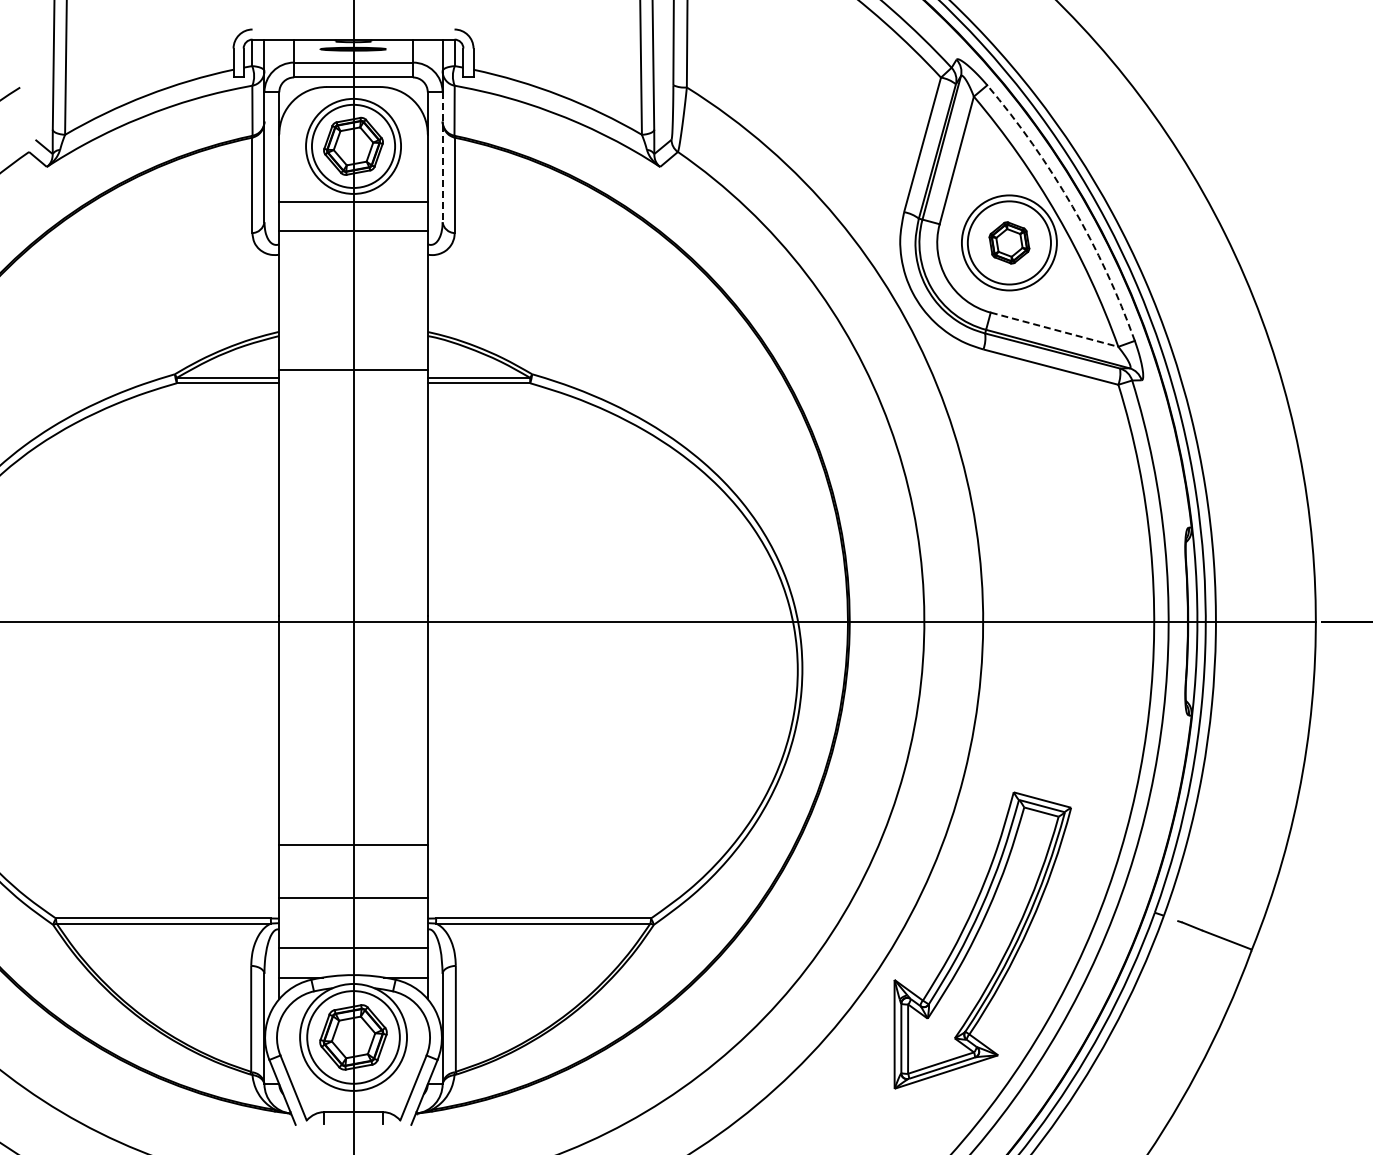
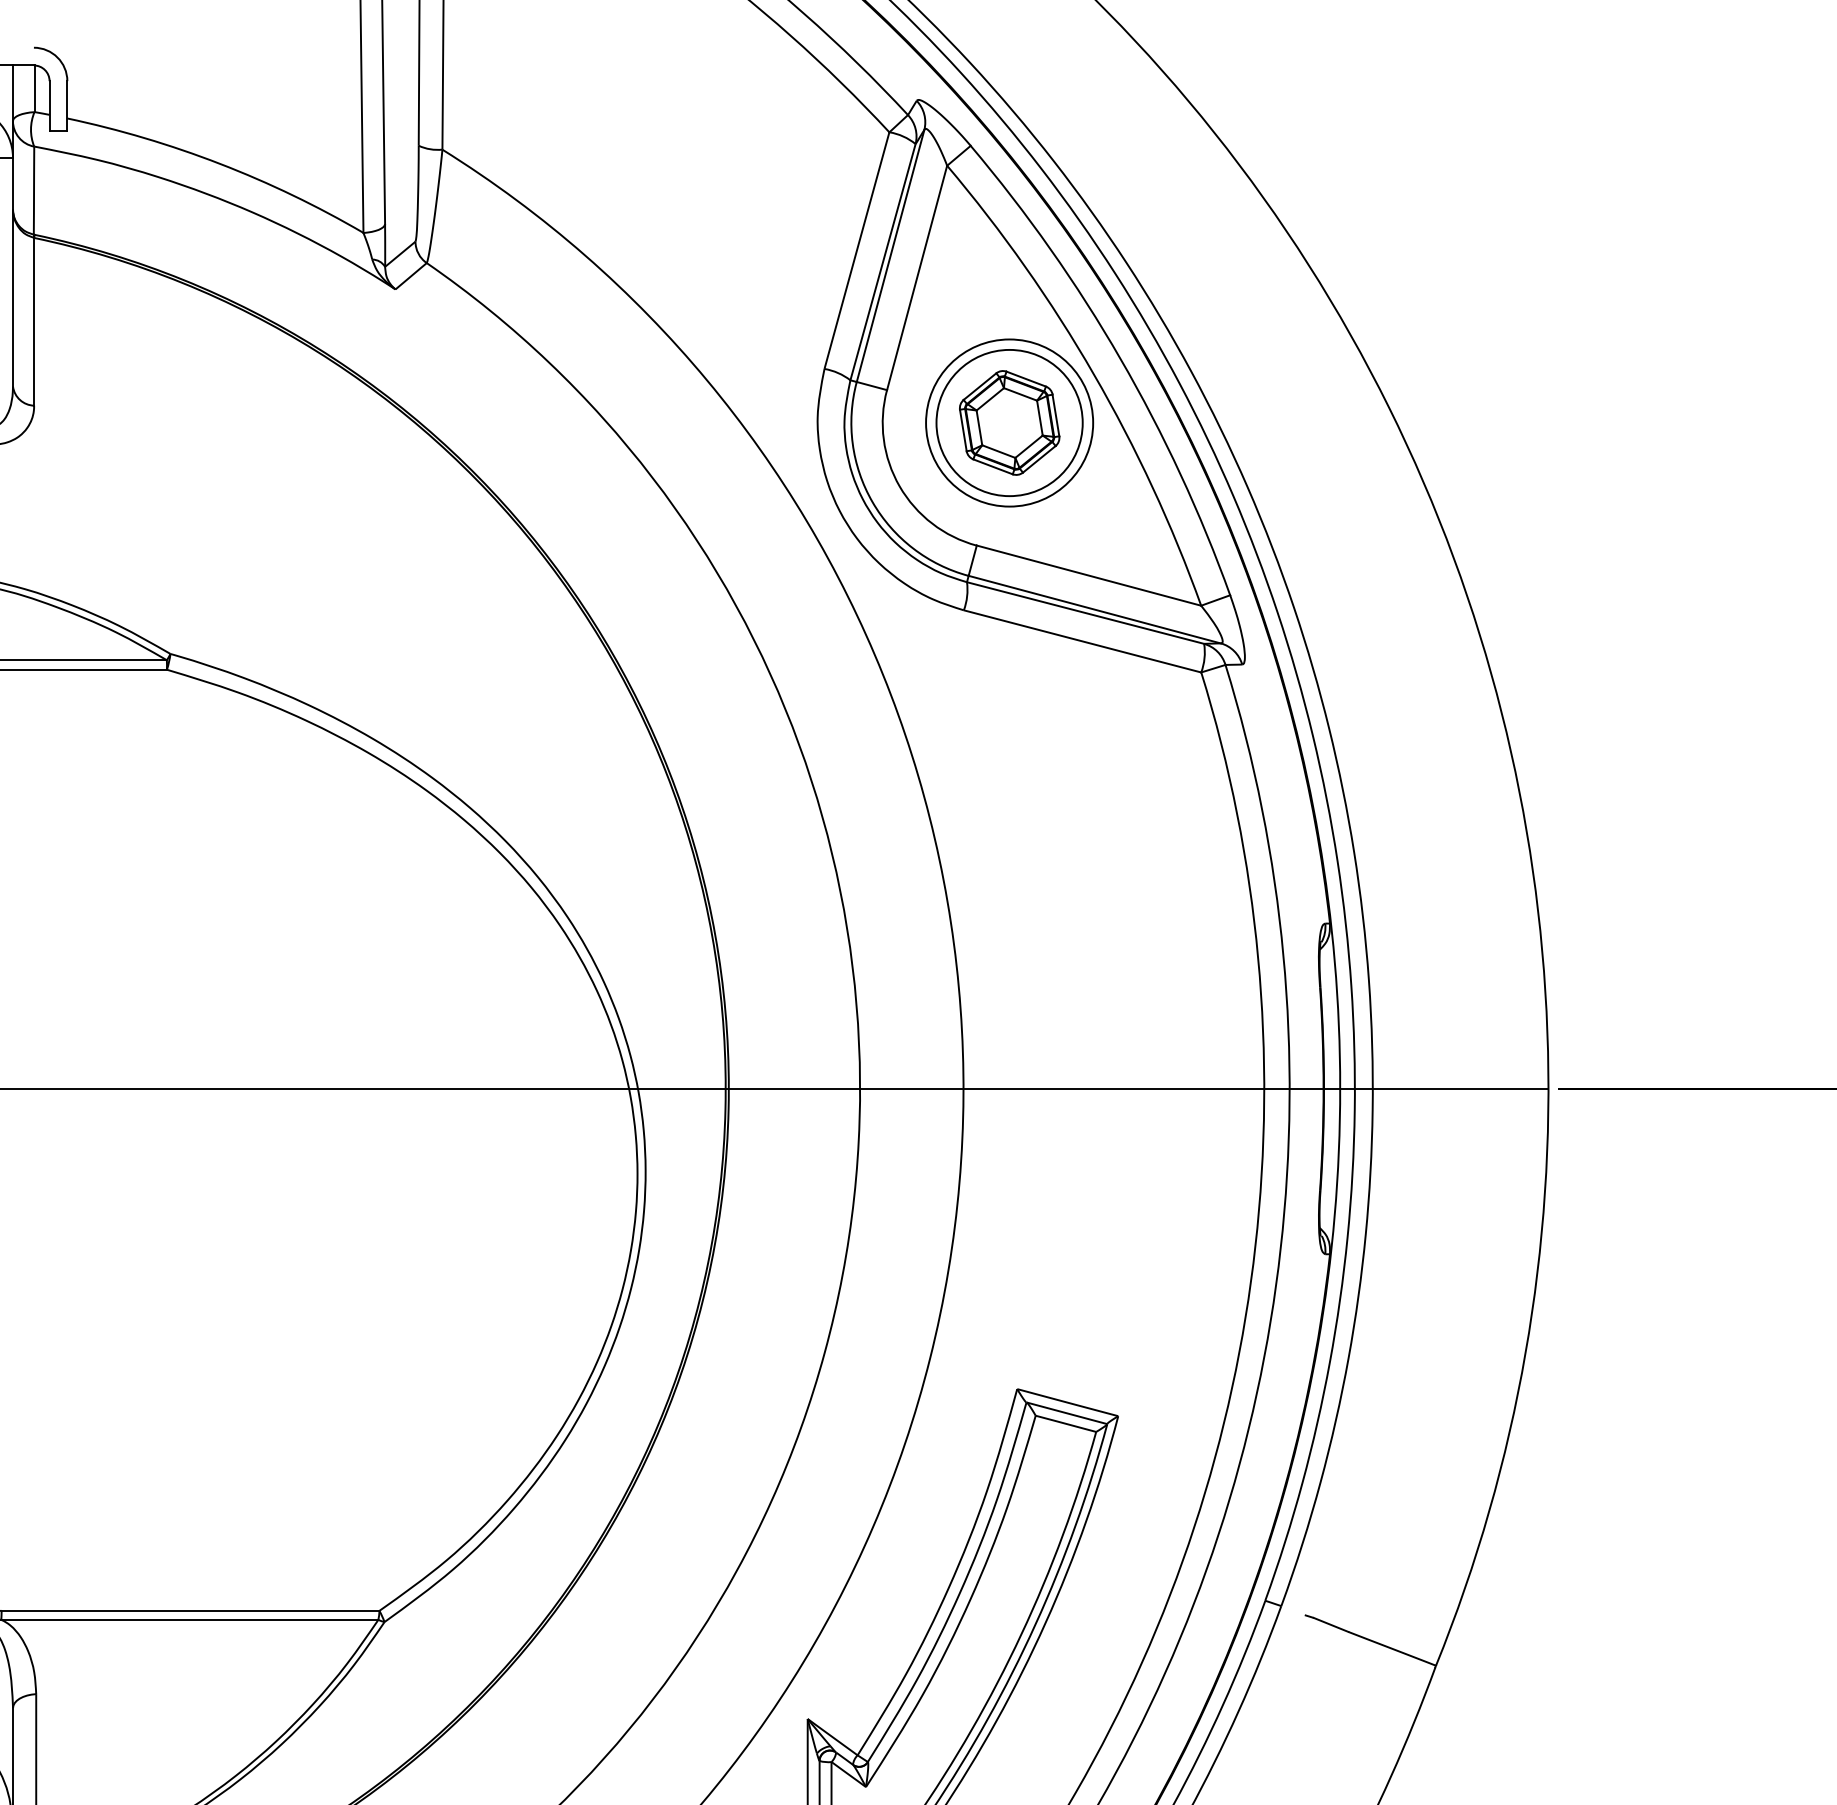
line: (442, 157) -> (12, 272), dashed -> solid
arc: (1072, 206) -> (1120, 358), dashed -> solid
part: (1009, 242) -> (1009, 422), size x1.43
line: (1055, 329) -> (1090, 575), dashed -> solid

